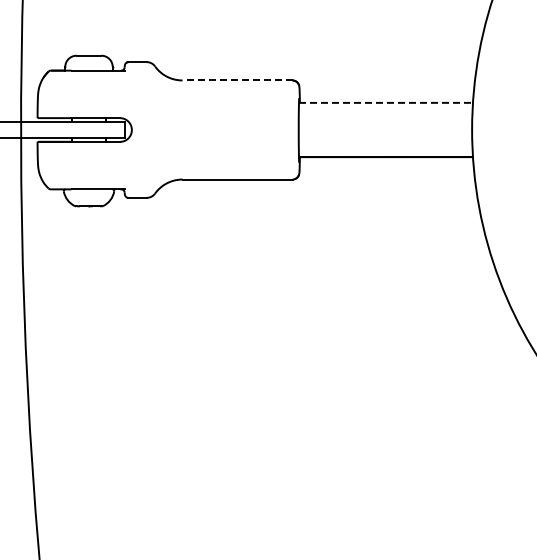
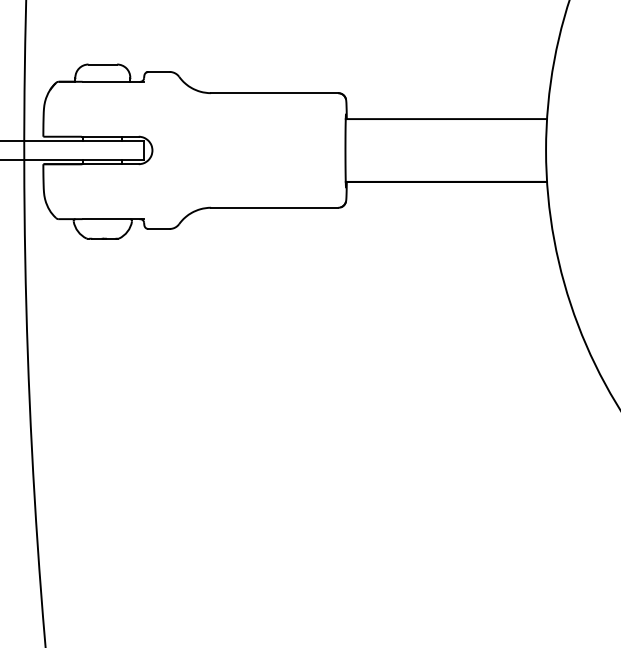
line: (237, 80) -> (274, 93), dashed -> solid
line: (385, 102) -> (445, 118), dashed -> solid

